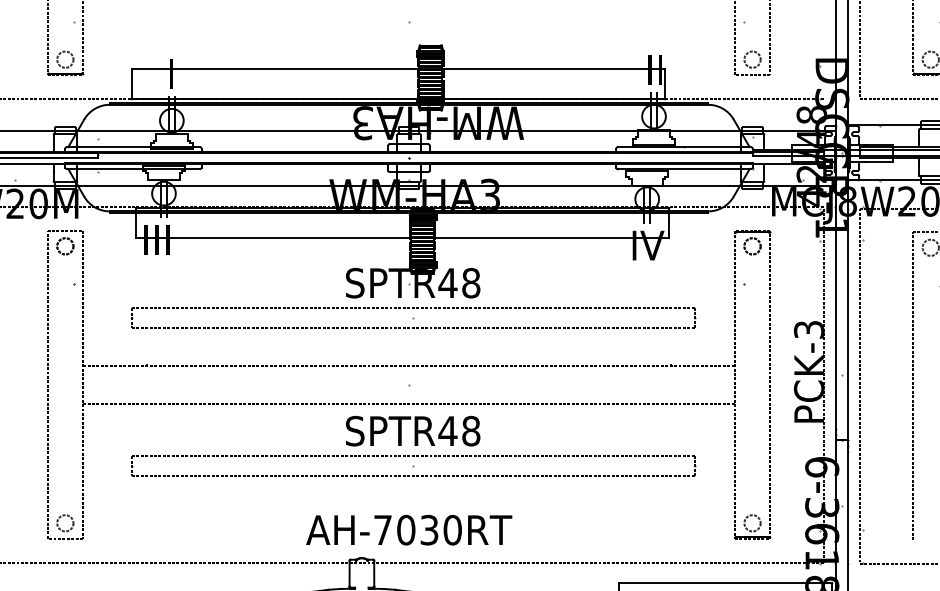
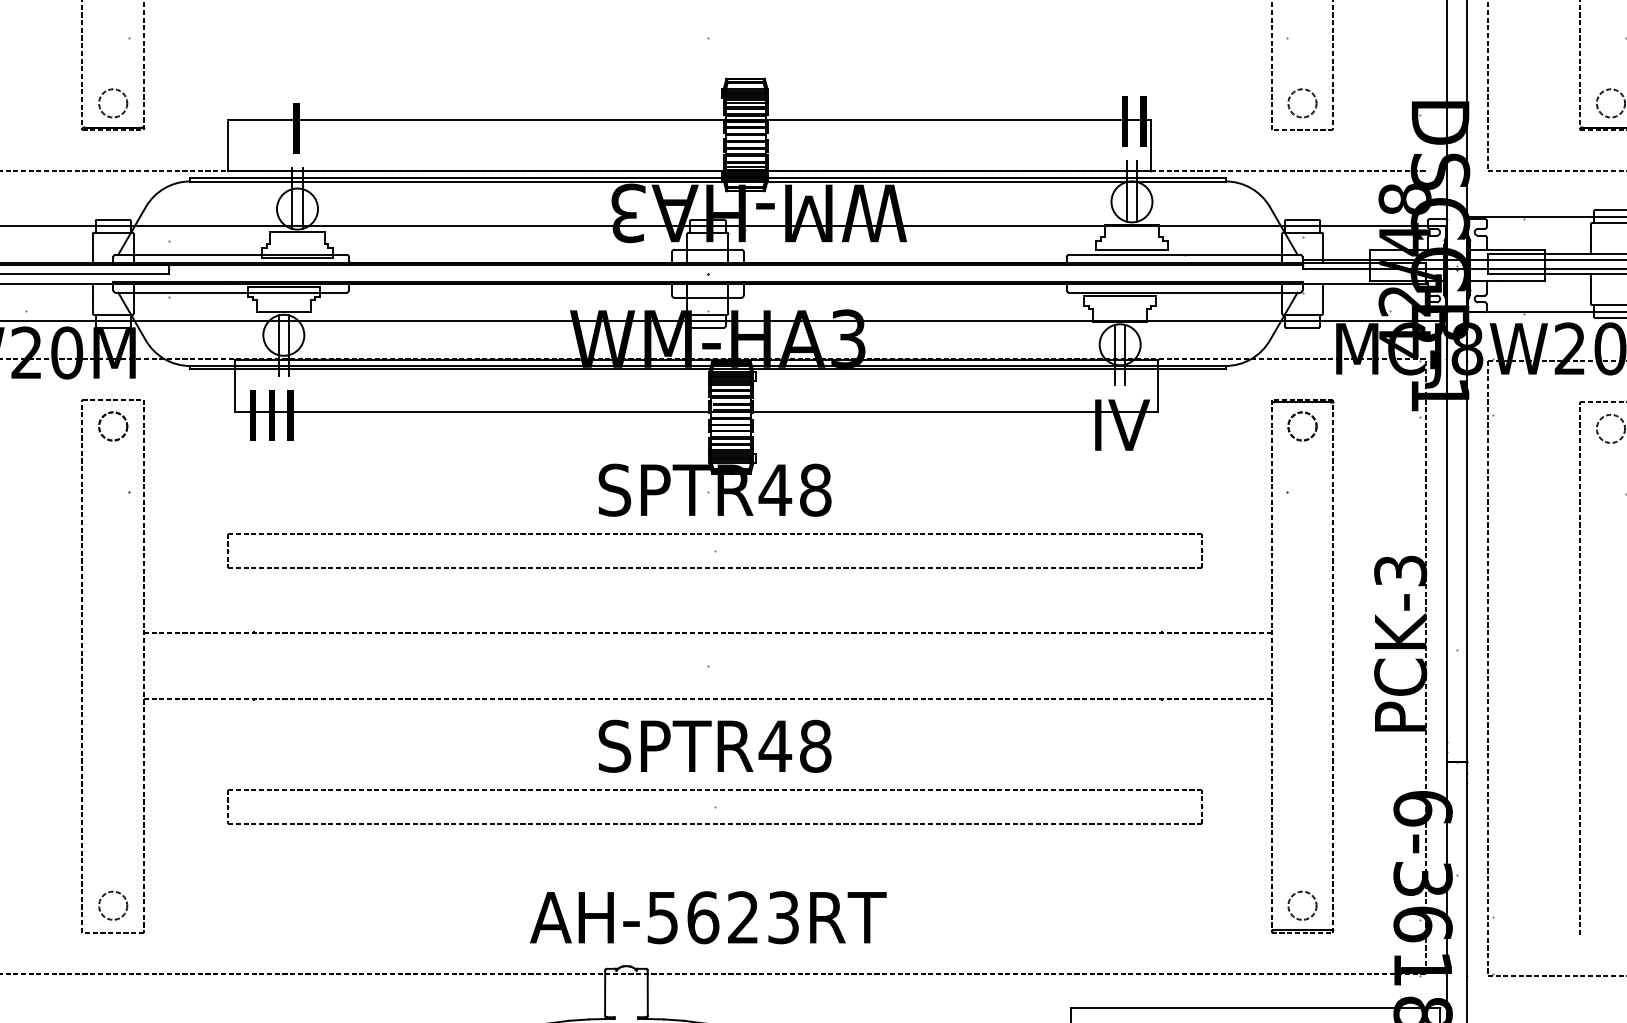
text: (417, 529) -> (722, 916), AH-7030RT -> AH-5623RT

